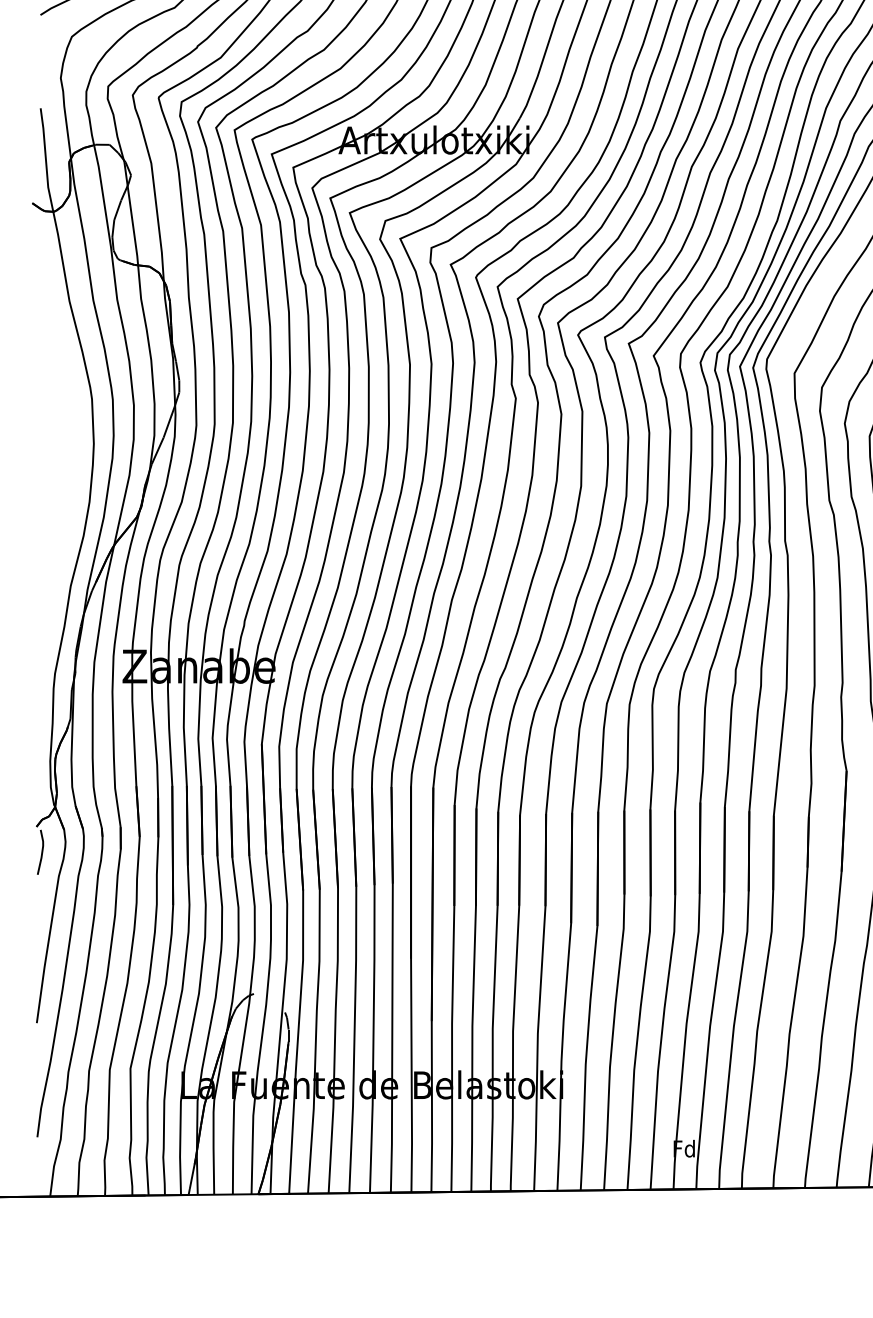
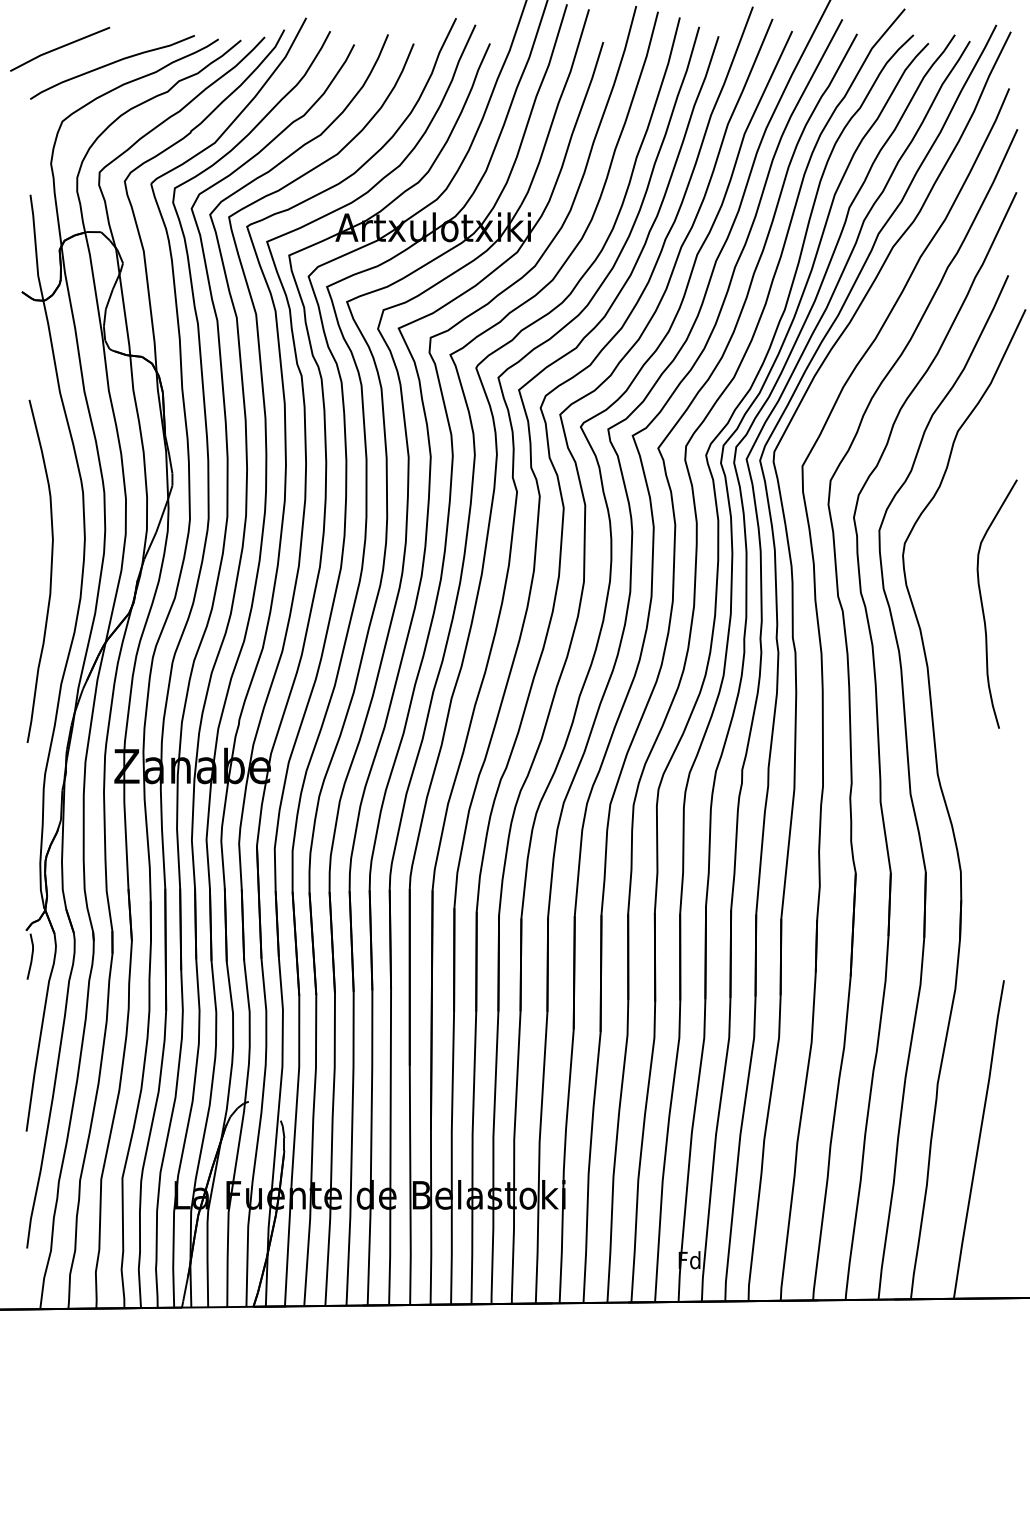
curve: (60, 475) -> (50, 570), added

